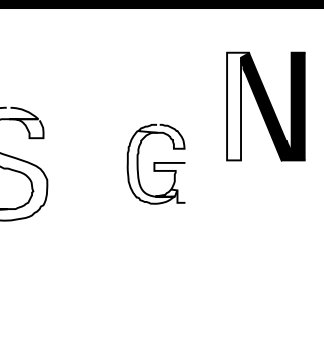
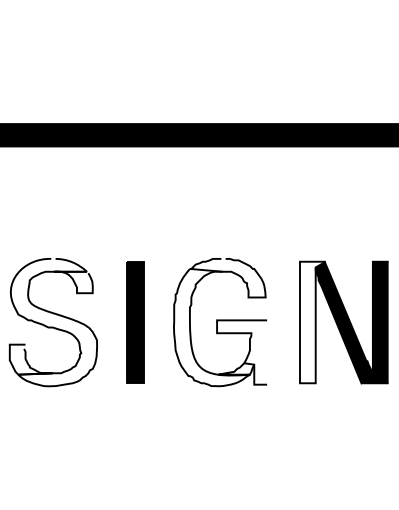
part: (265, 106) -> (343, 322), moved
part: (81, 164) -> (135, 322), added
part: (155, 164) -> (219, 322), size x1.43

